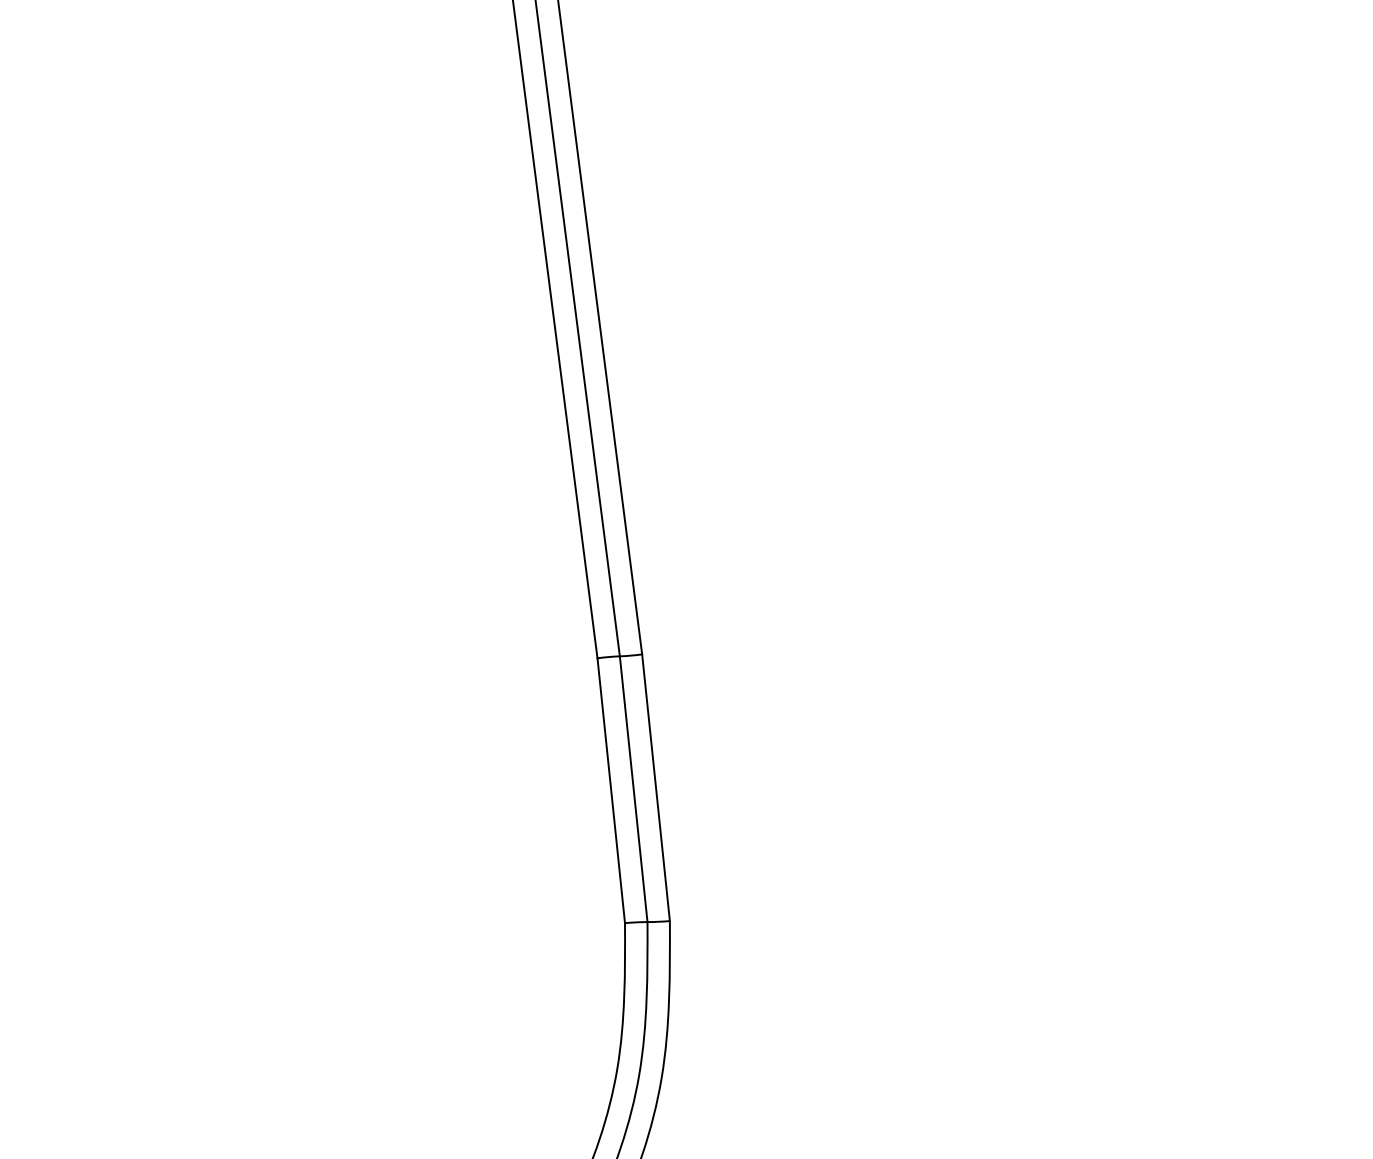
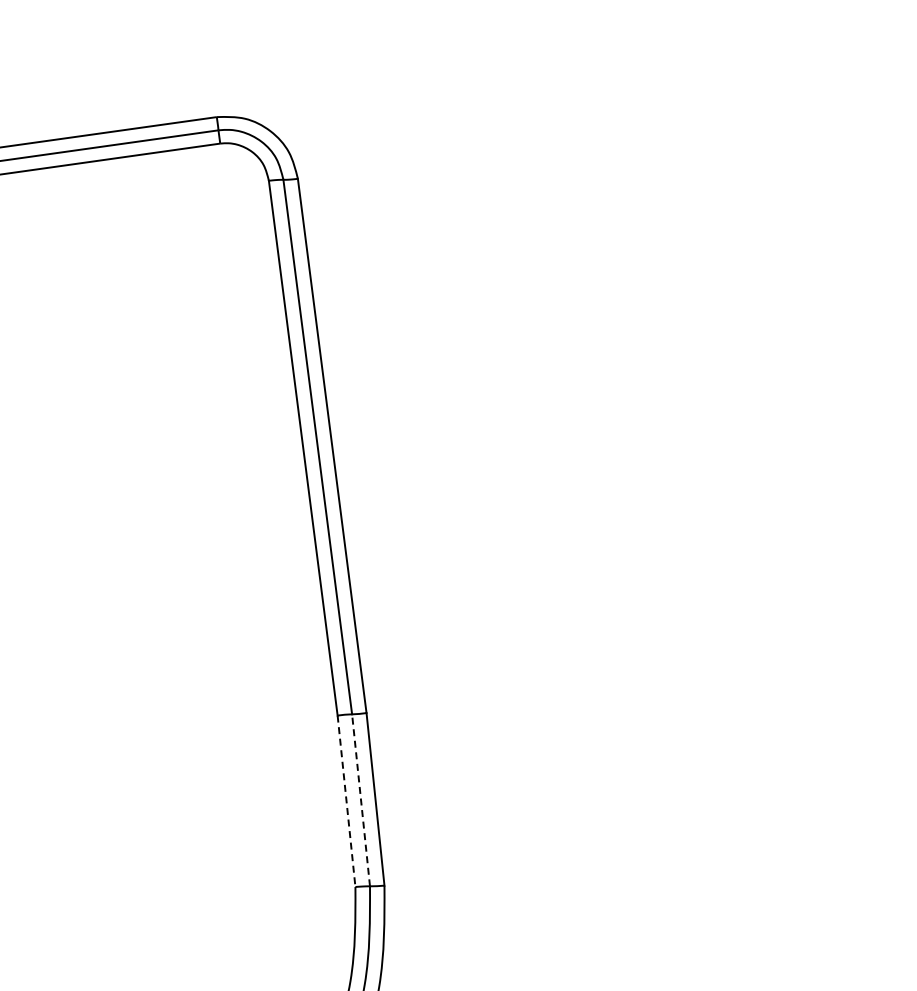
line: (634, 787) -> (361, 799), solid -> dashed
line: (611, 791) -> (346, 801), solid -> dashed

